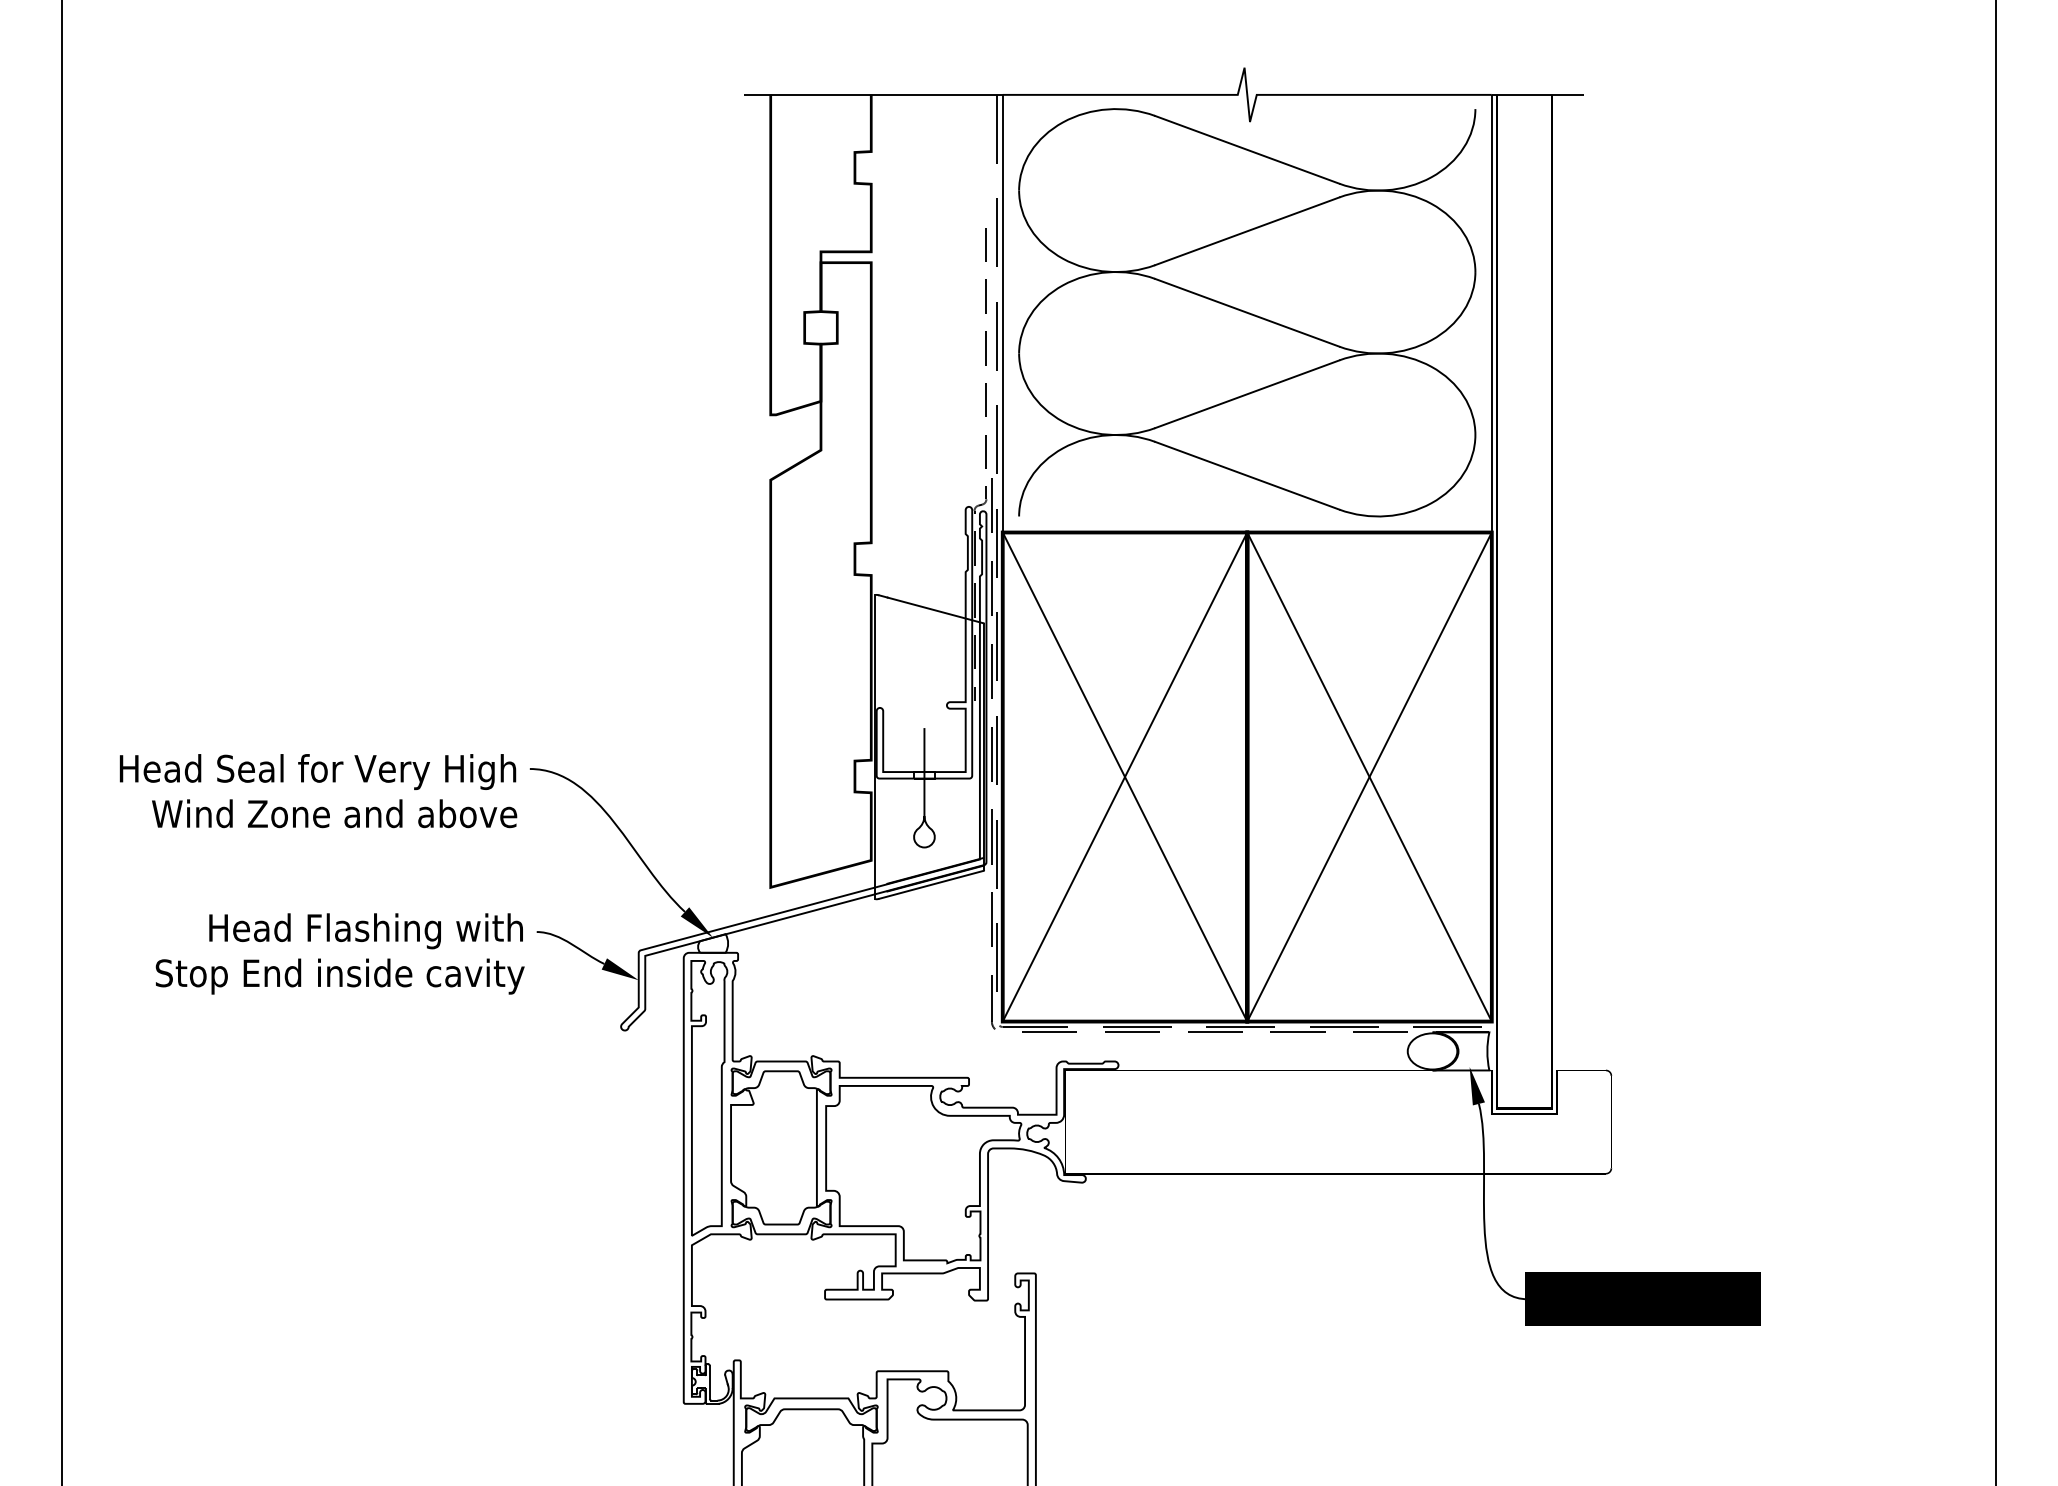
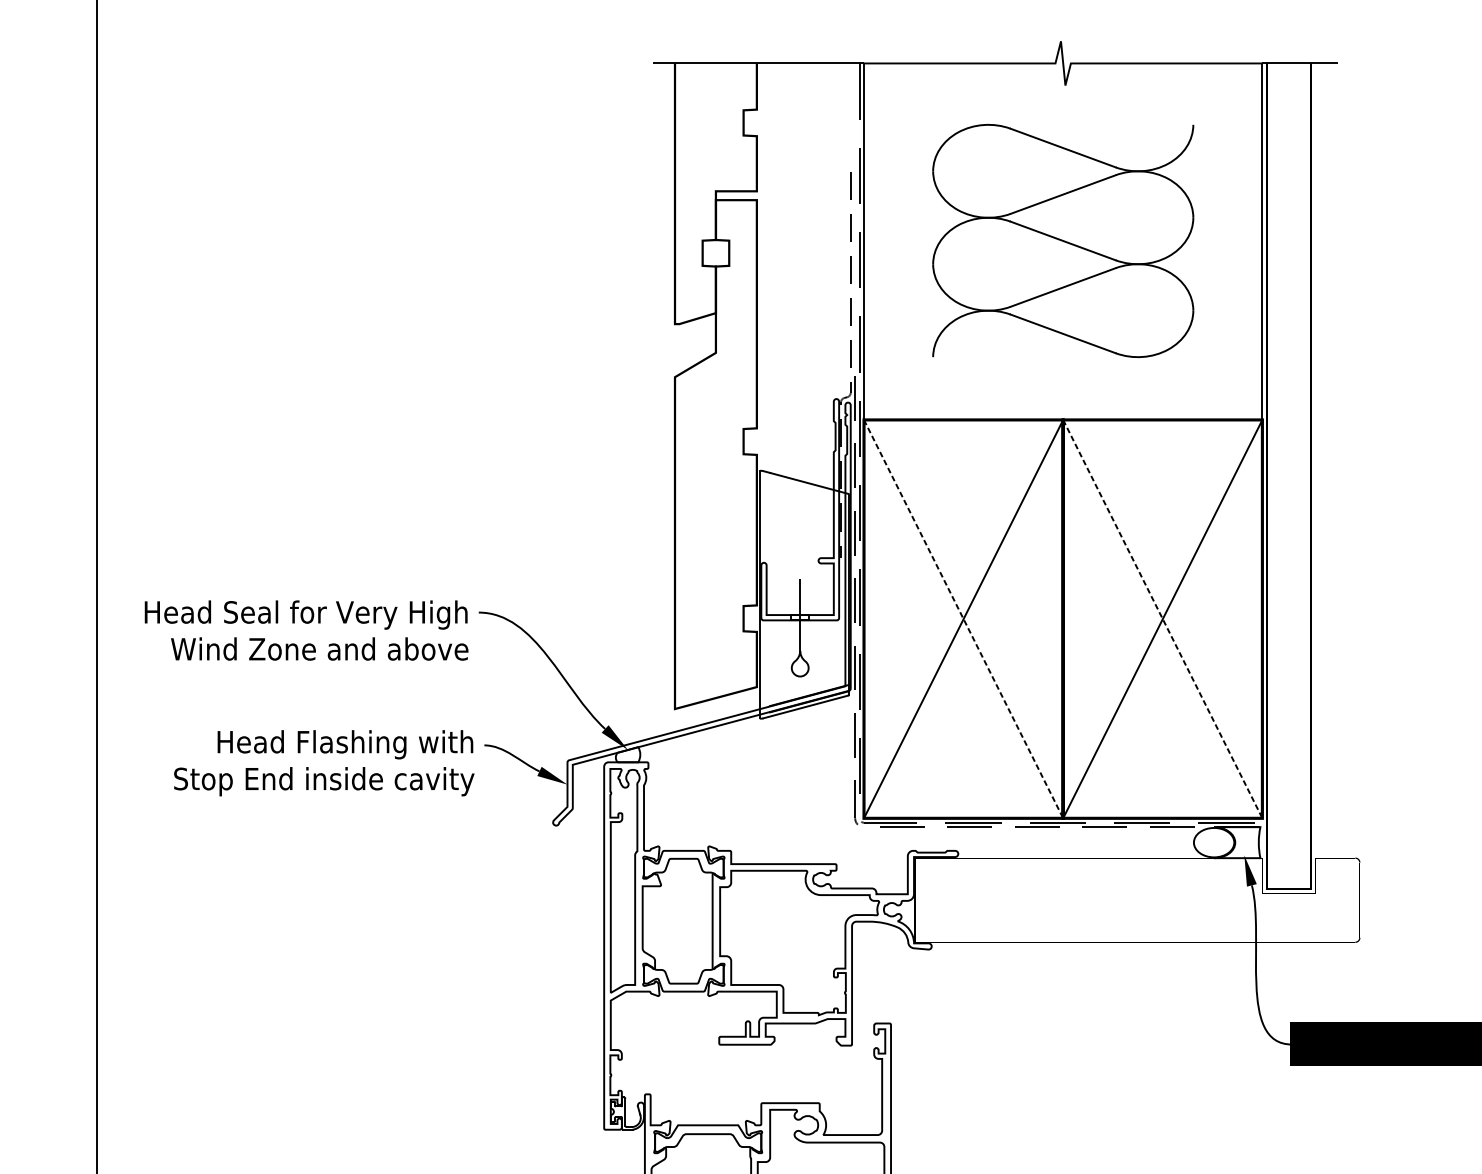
part: (1247, 312) -> (1063, 240), size x0.7
line: (1125, 777) -> (964, 619), solid -> dashed
line: (1369, 777) -> (1162, 619), solid -> dashed

